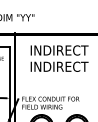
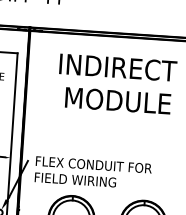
text: (59, 66) -> (115, 100), INDIRECT -> MODULE

